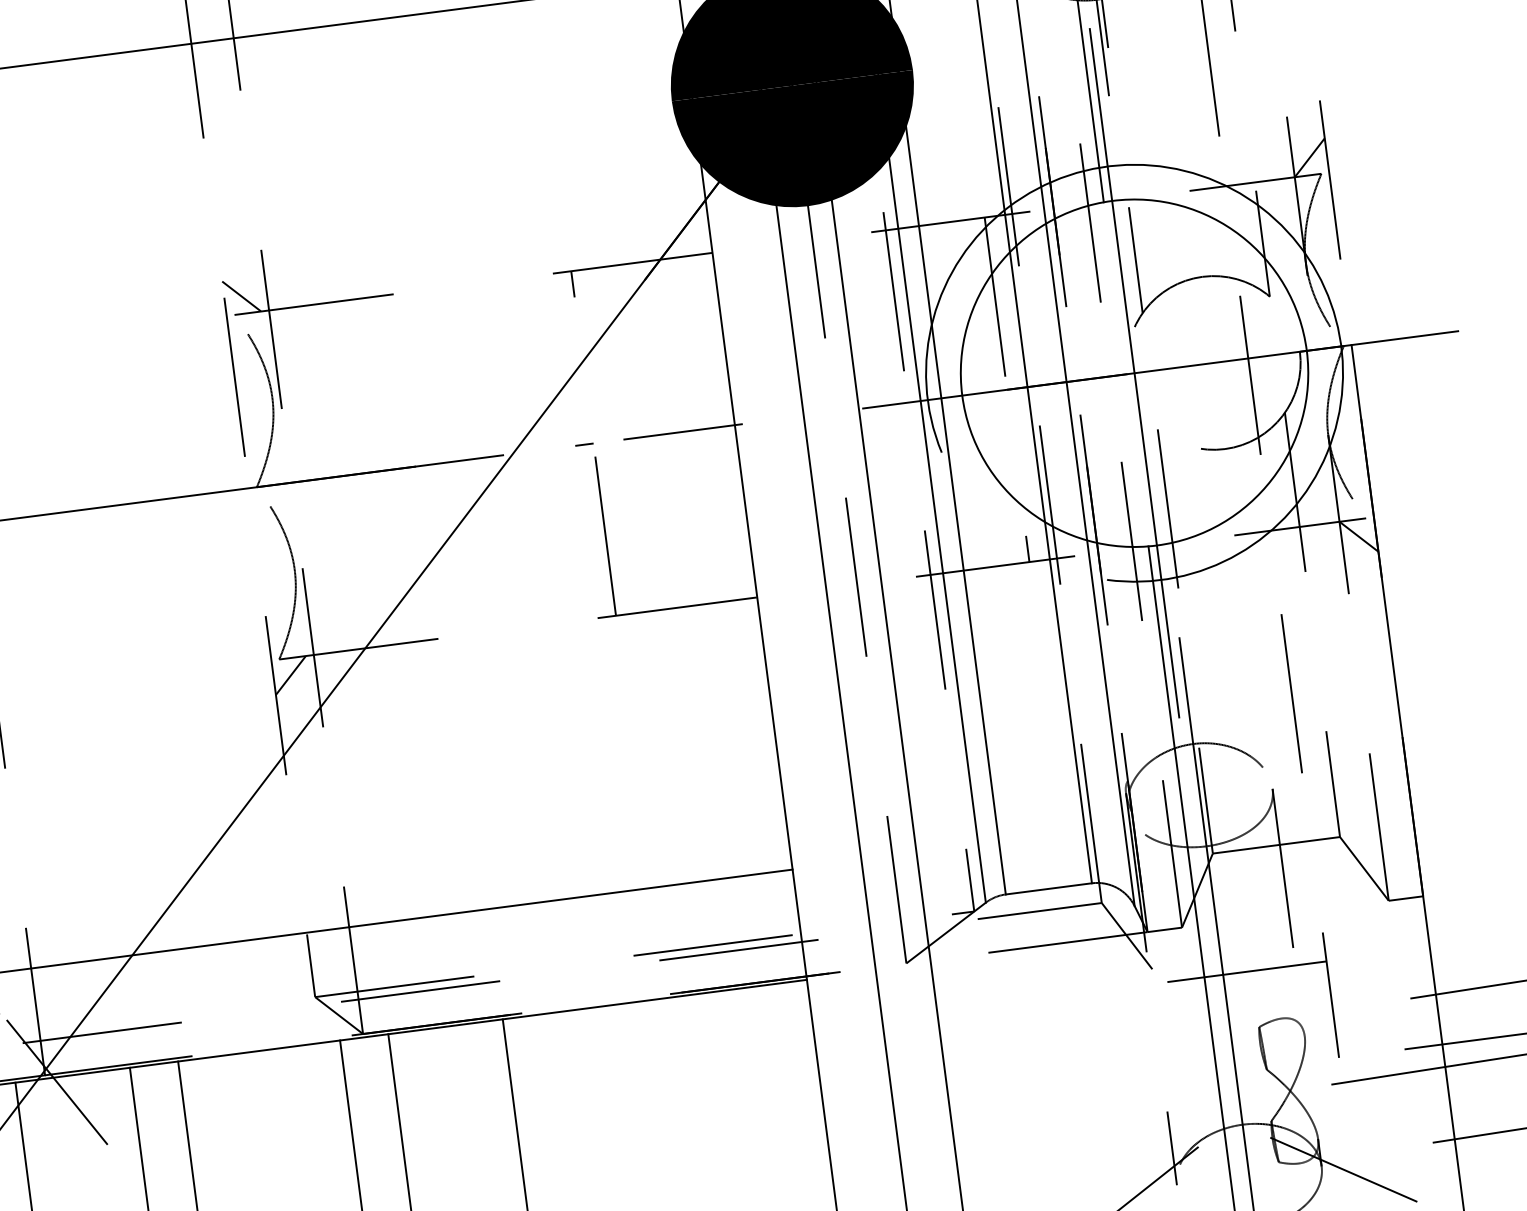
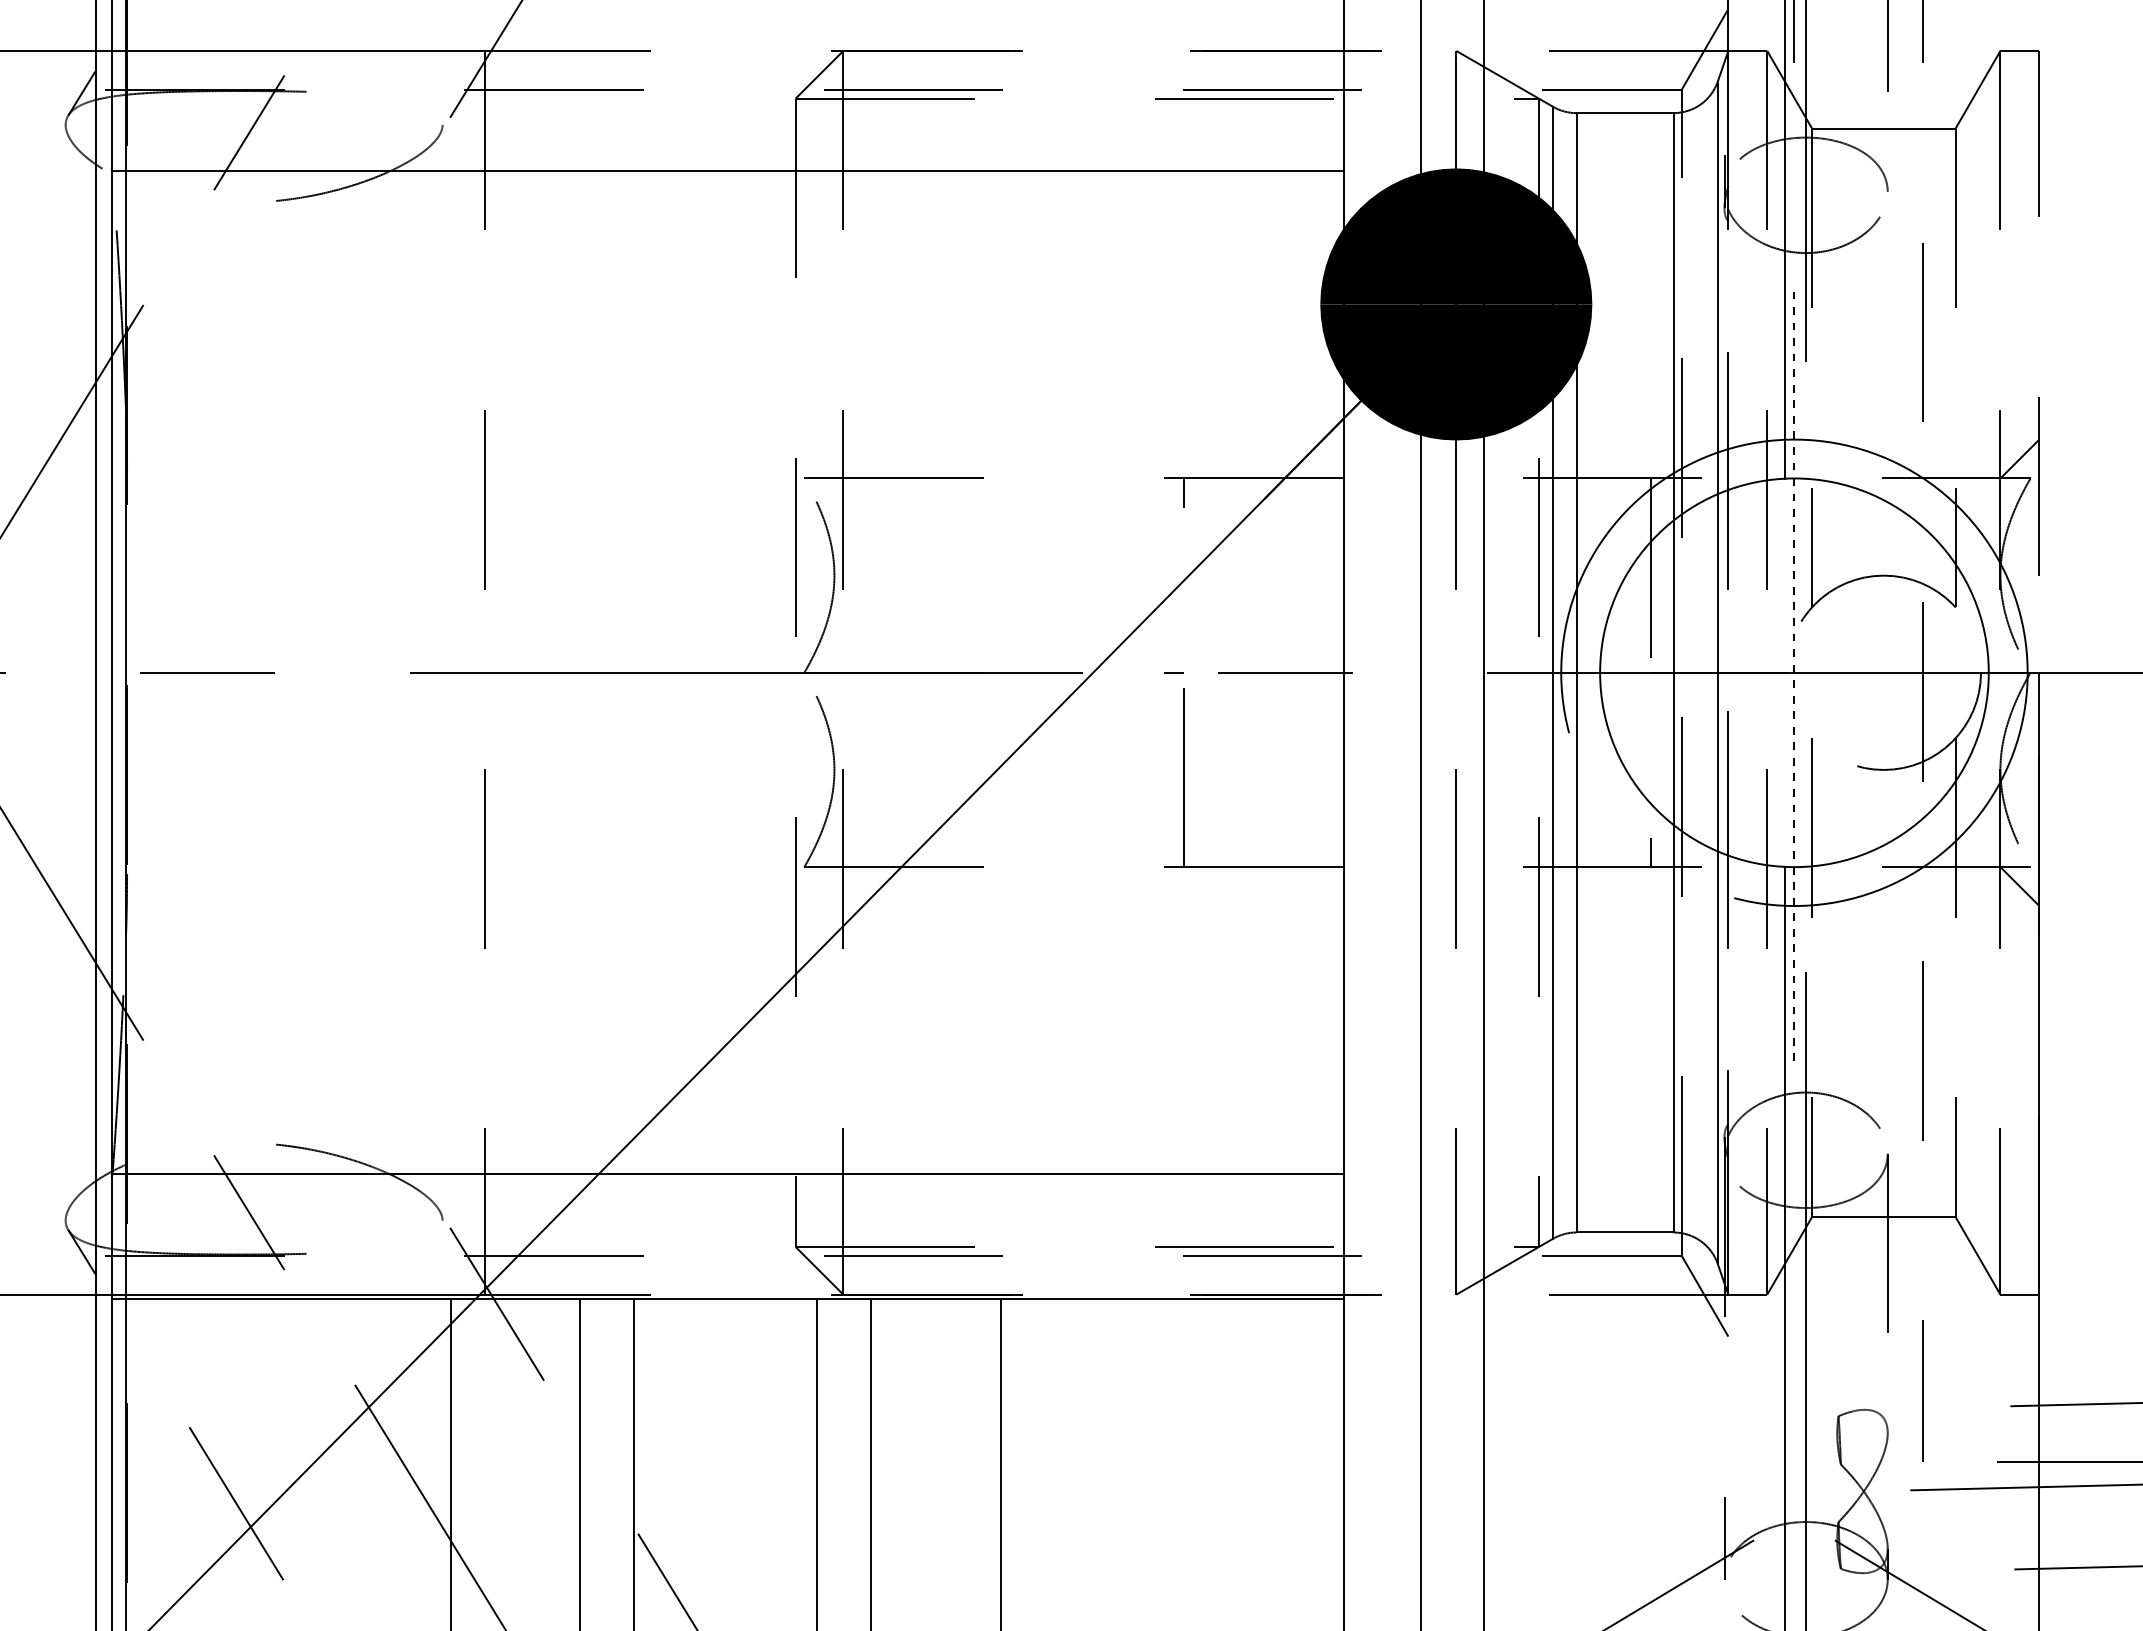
line: (241, 296) -> (814, 458), removed
line: (1134, 372) -> (1794, 672), solid -> dashed
line: (290, 675) -> (814, 886), removed
line: (1240, 972) -> (1825, 1352), removed

